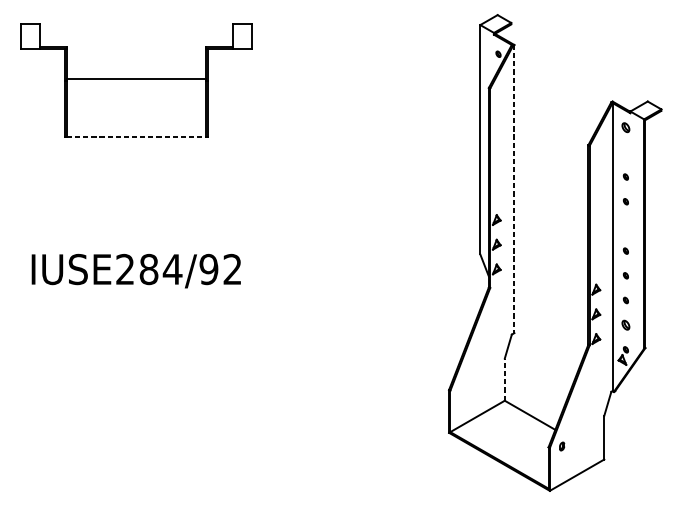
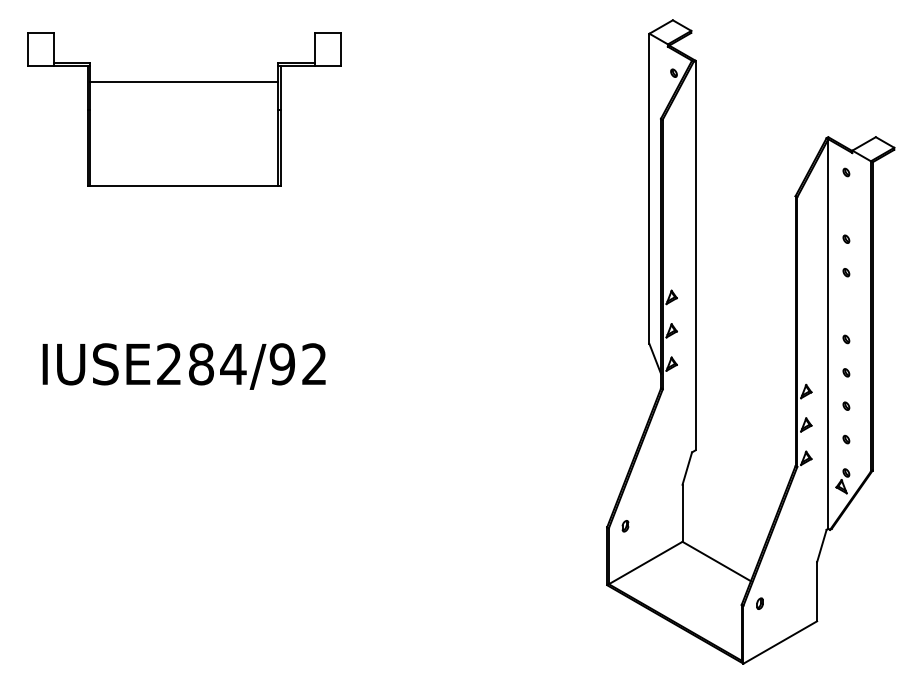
line: (136, 78) -> (184, 81), moved
part: (626, 127) -> (846, 172), size x0.62
line: (136, 137) -> (184, 185), dashed -> solid
line: (514, 189) -> (695, 255), dashed -> solid
part: (626, 325) -> (846, 439), size x0.62
line: (504, 379) -> (682, 513), dashed -> solid
part: (462, 389) -> (625, 526), added

